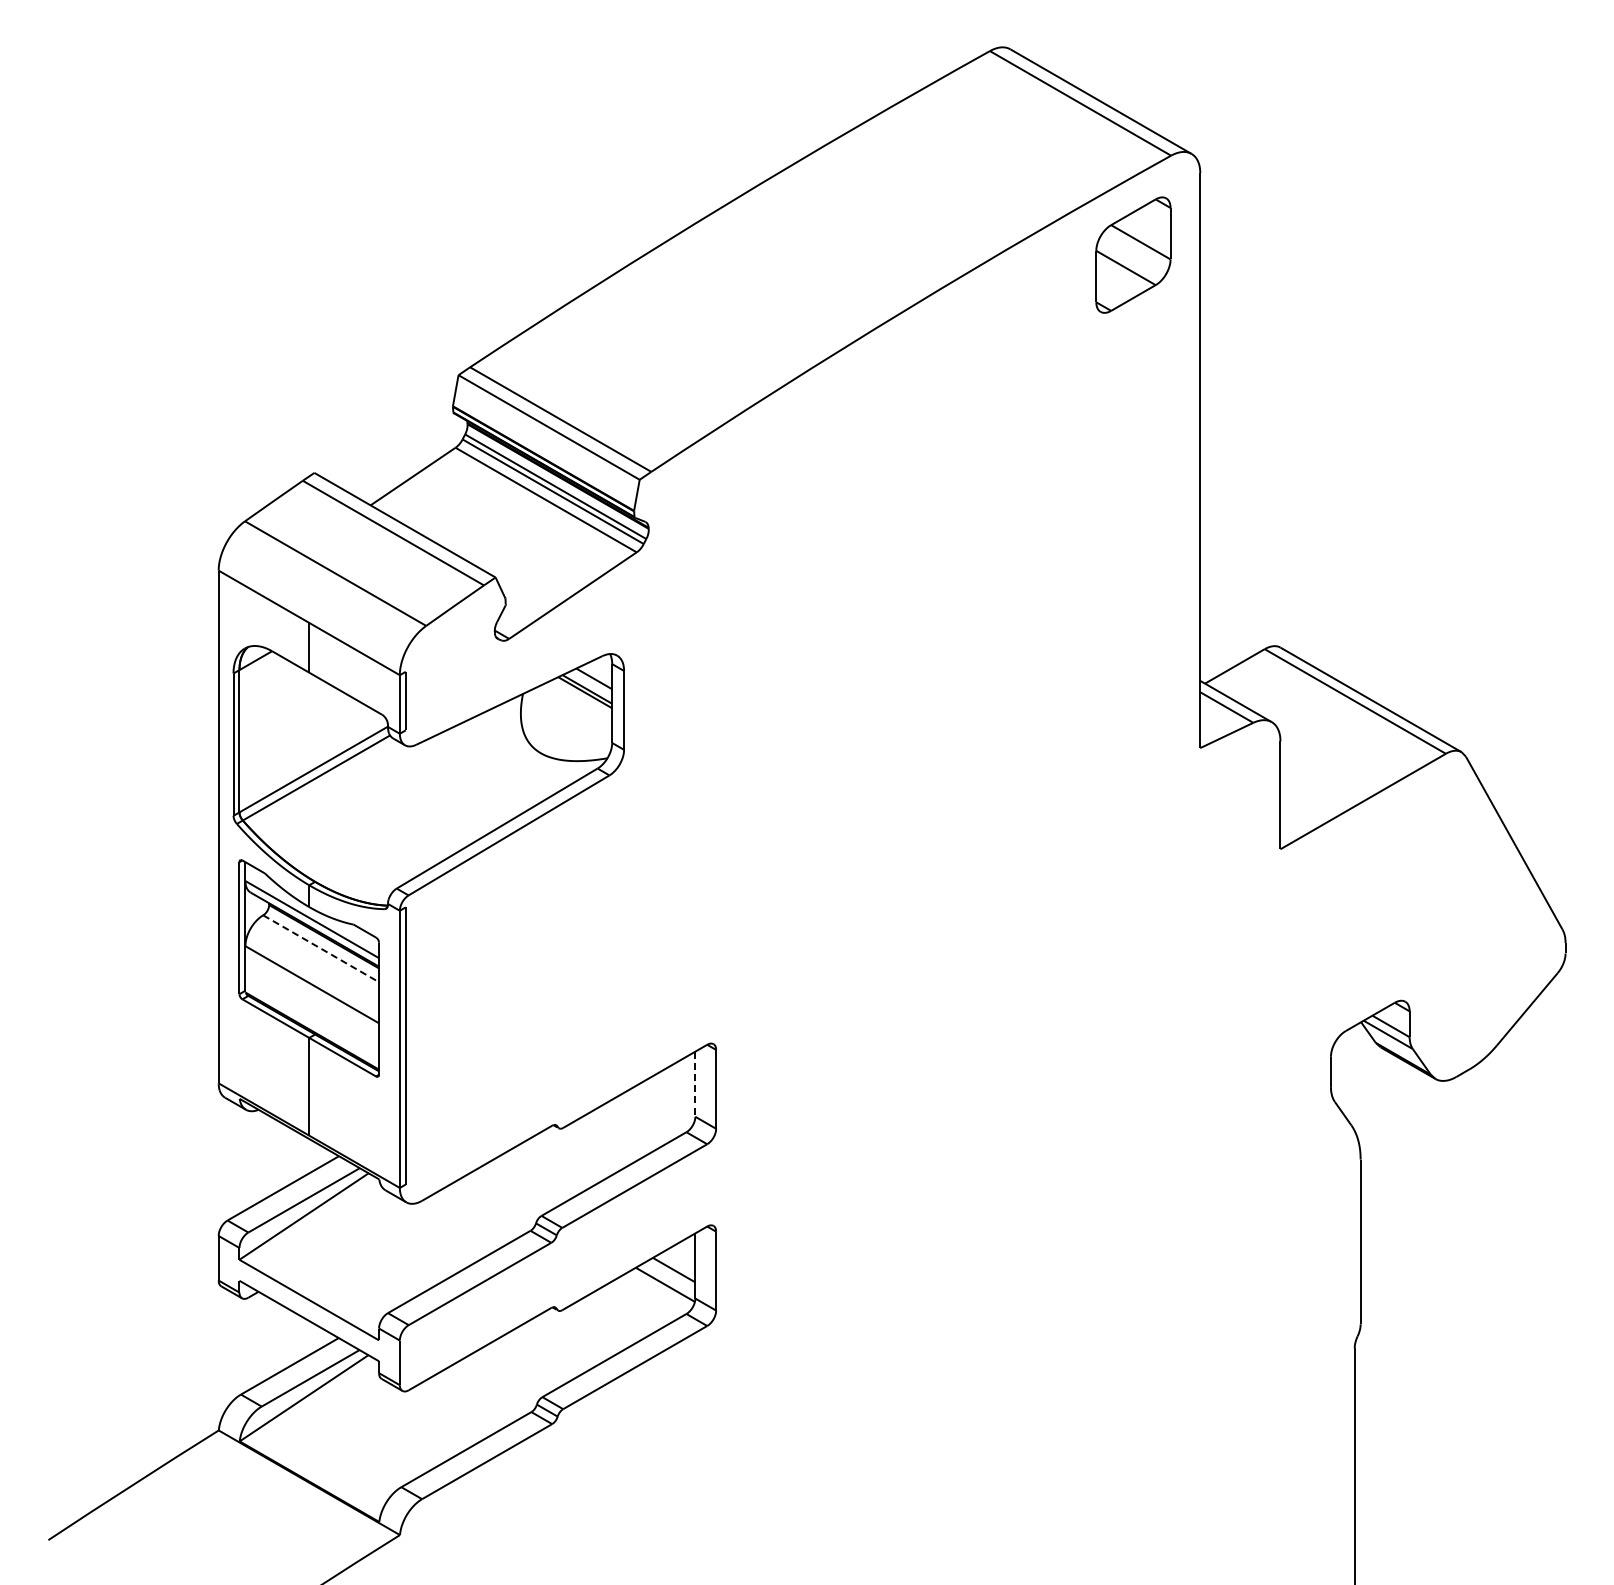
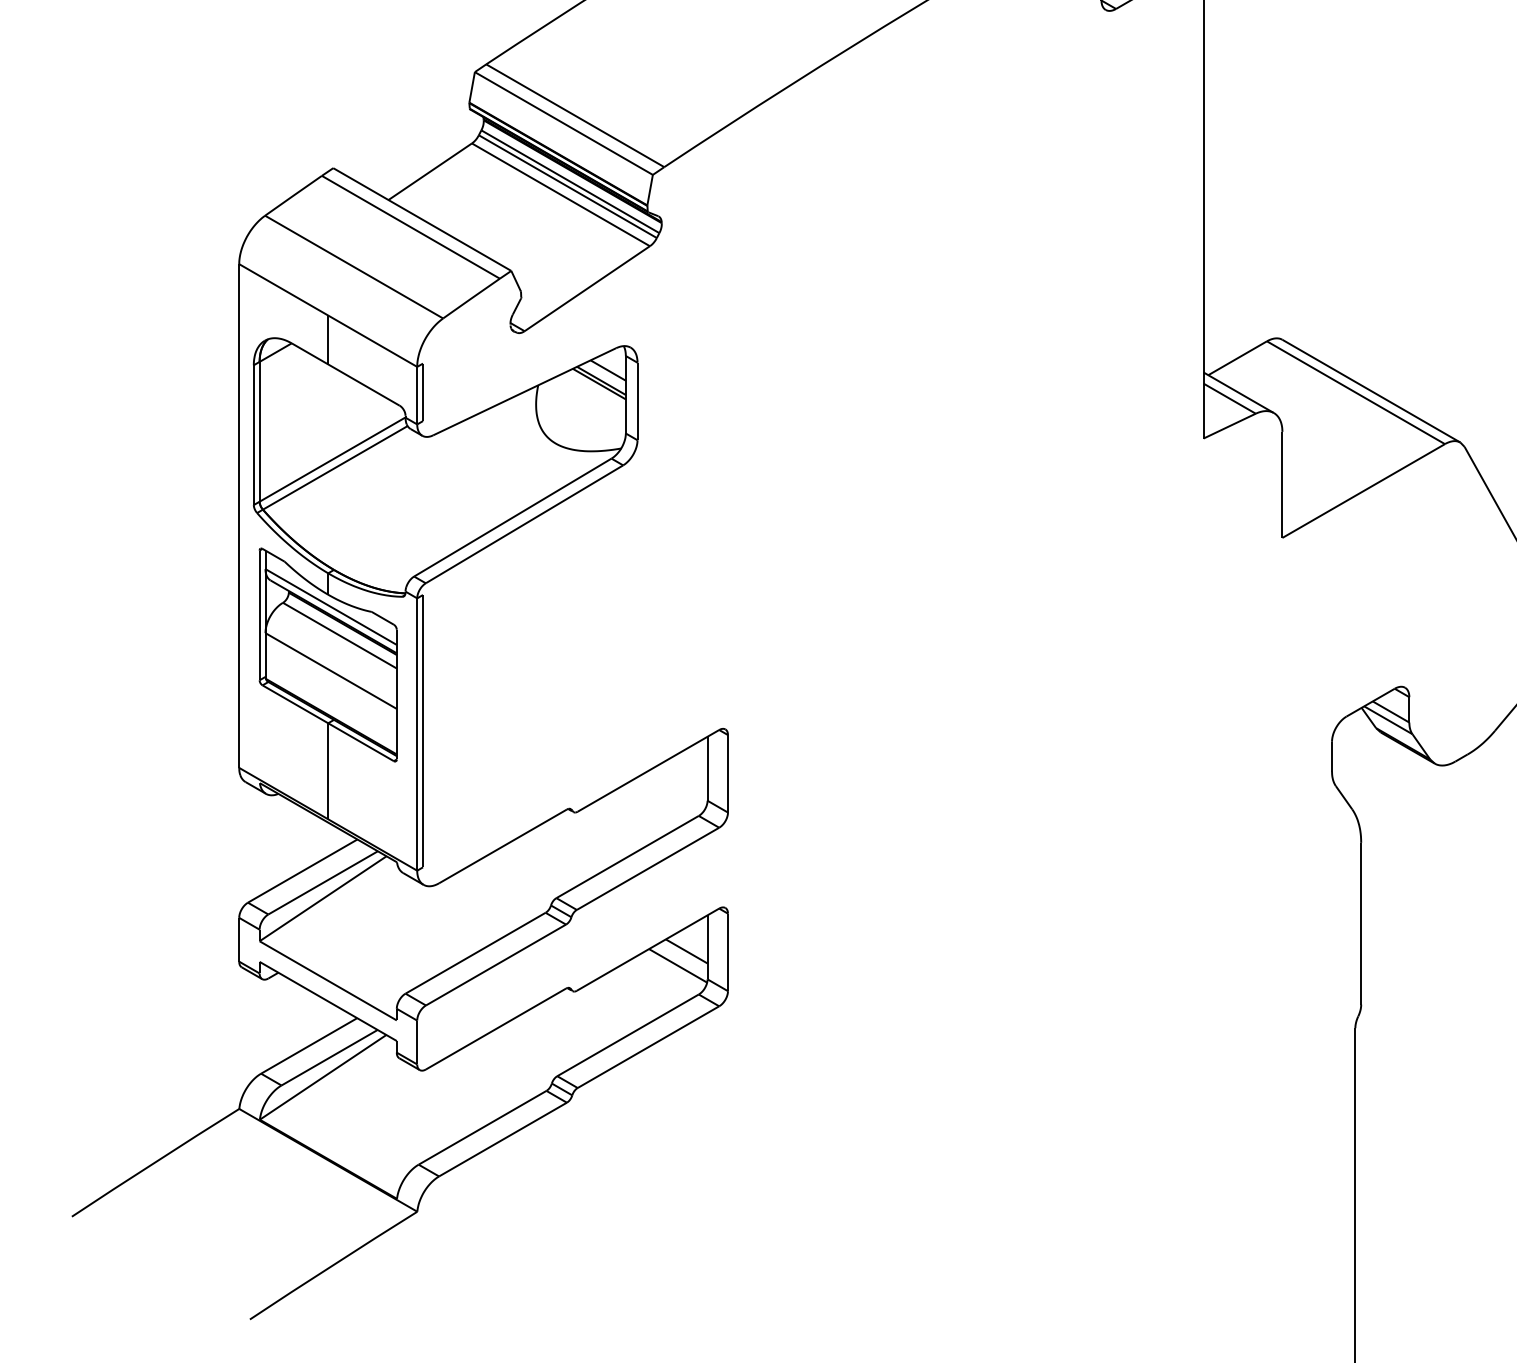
line: (321, 948) -> (340, 635), dashed -> solid
line: (695, 1084) -> (707, 769), dashed -> solid

